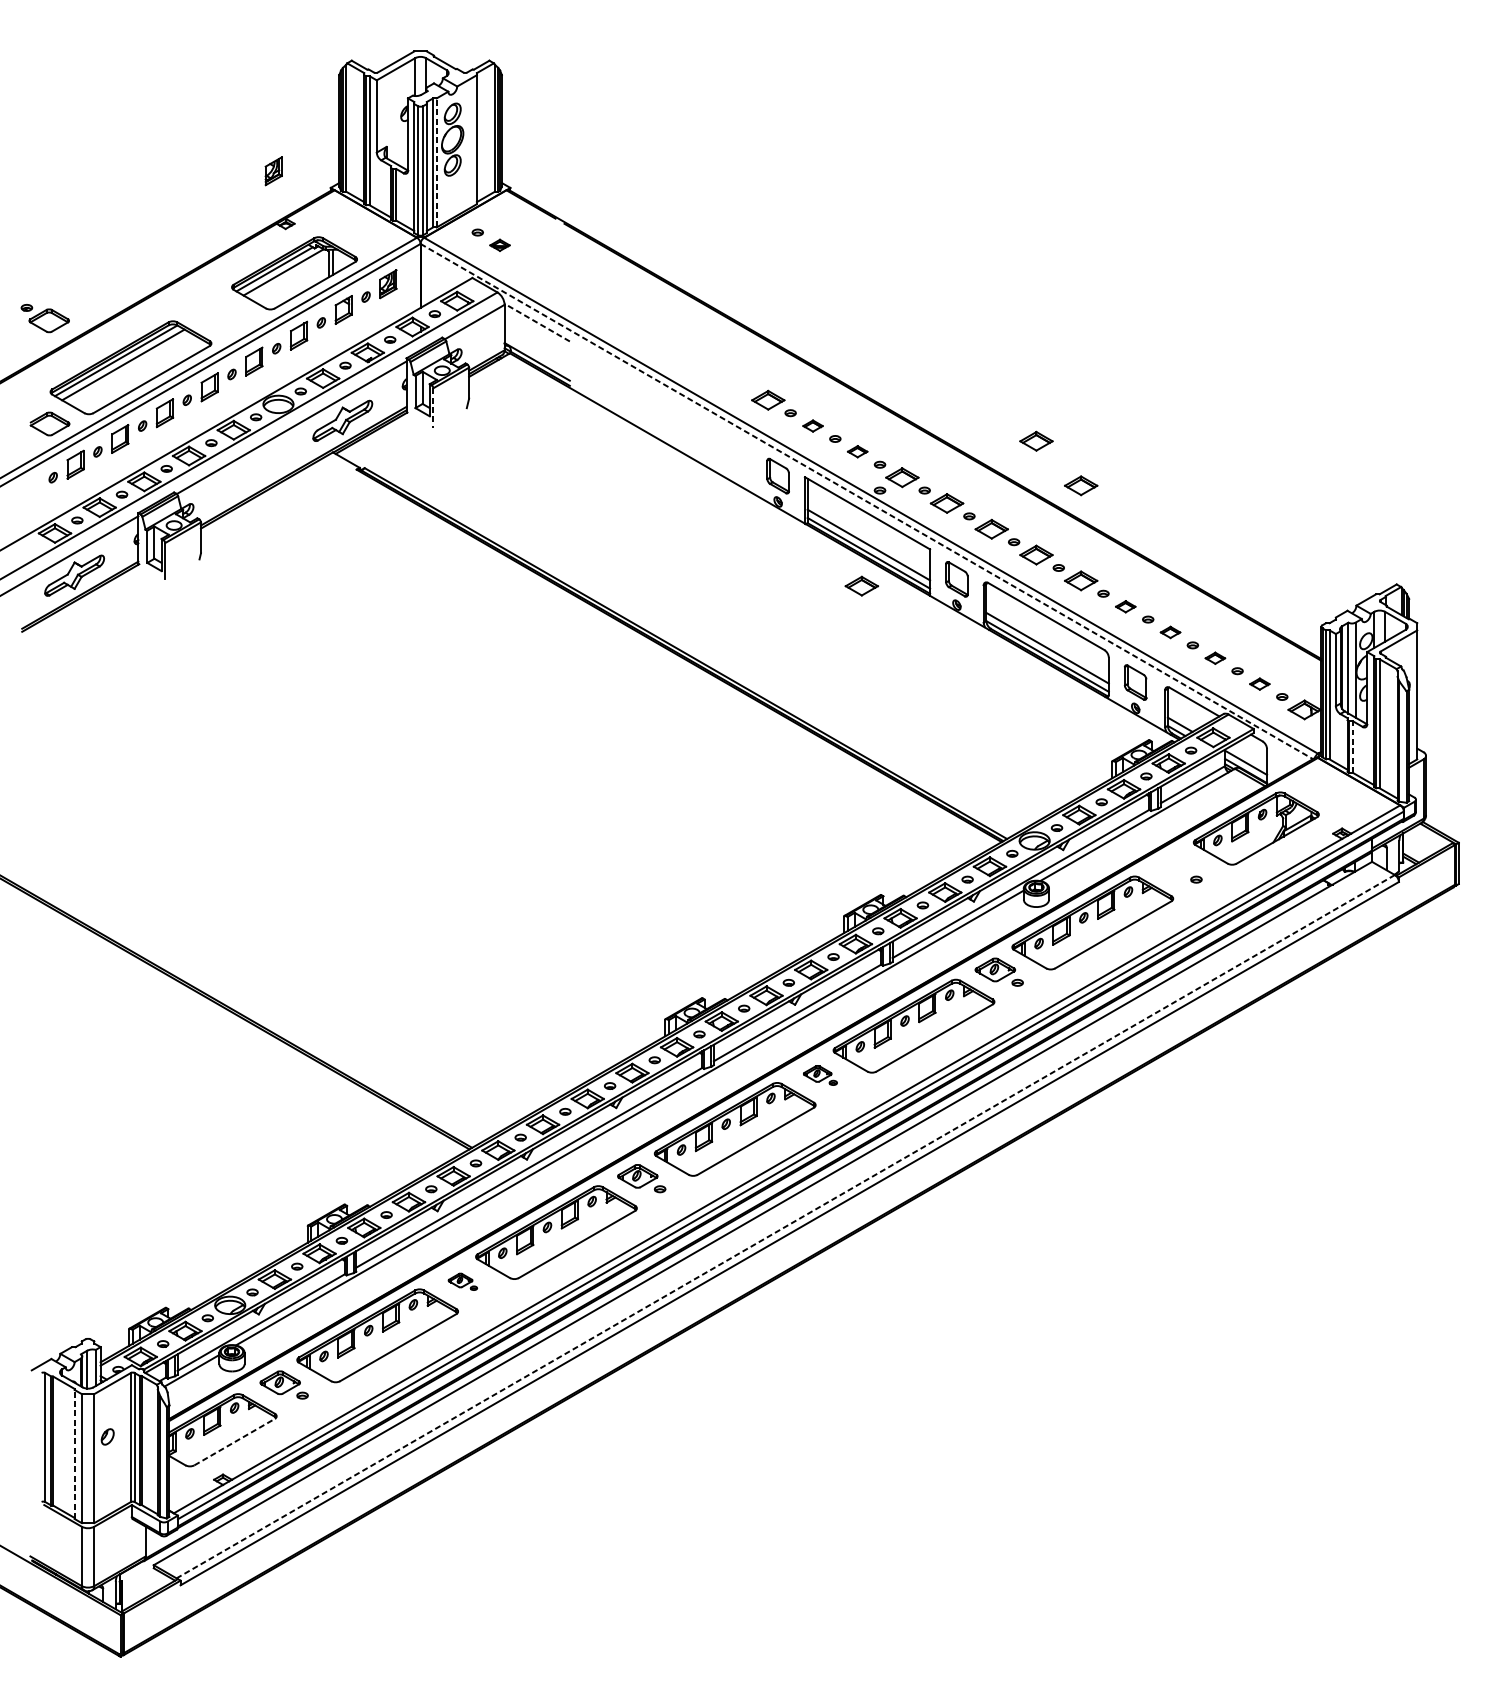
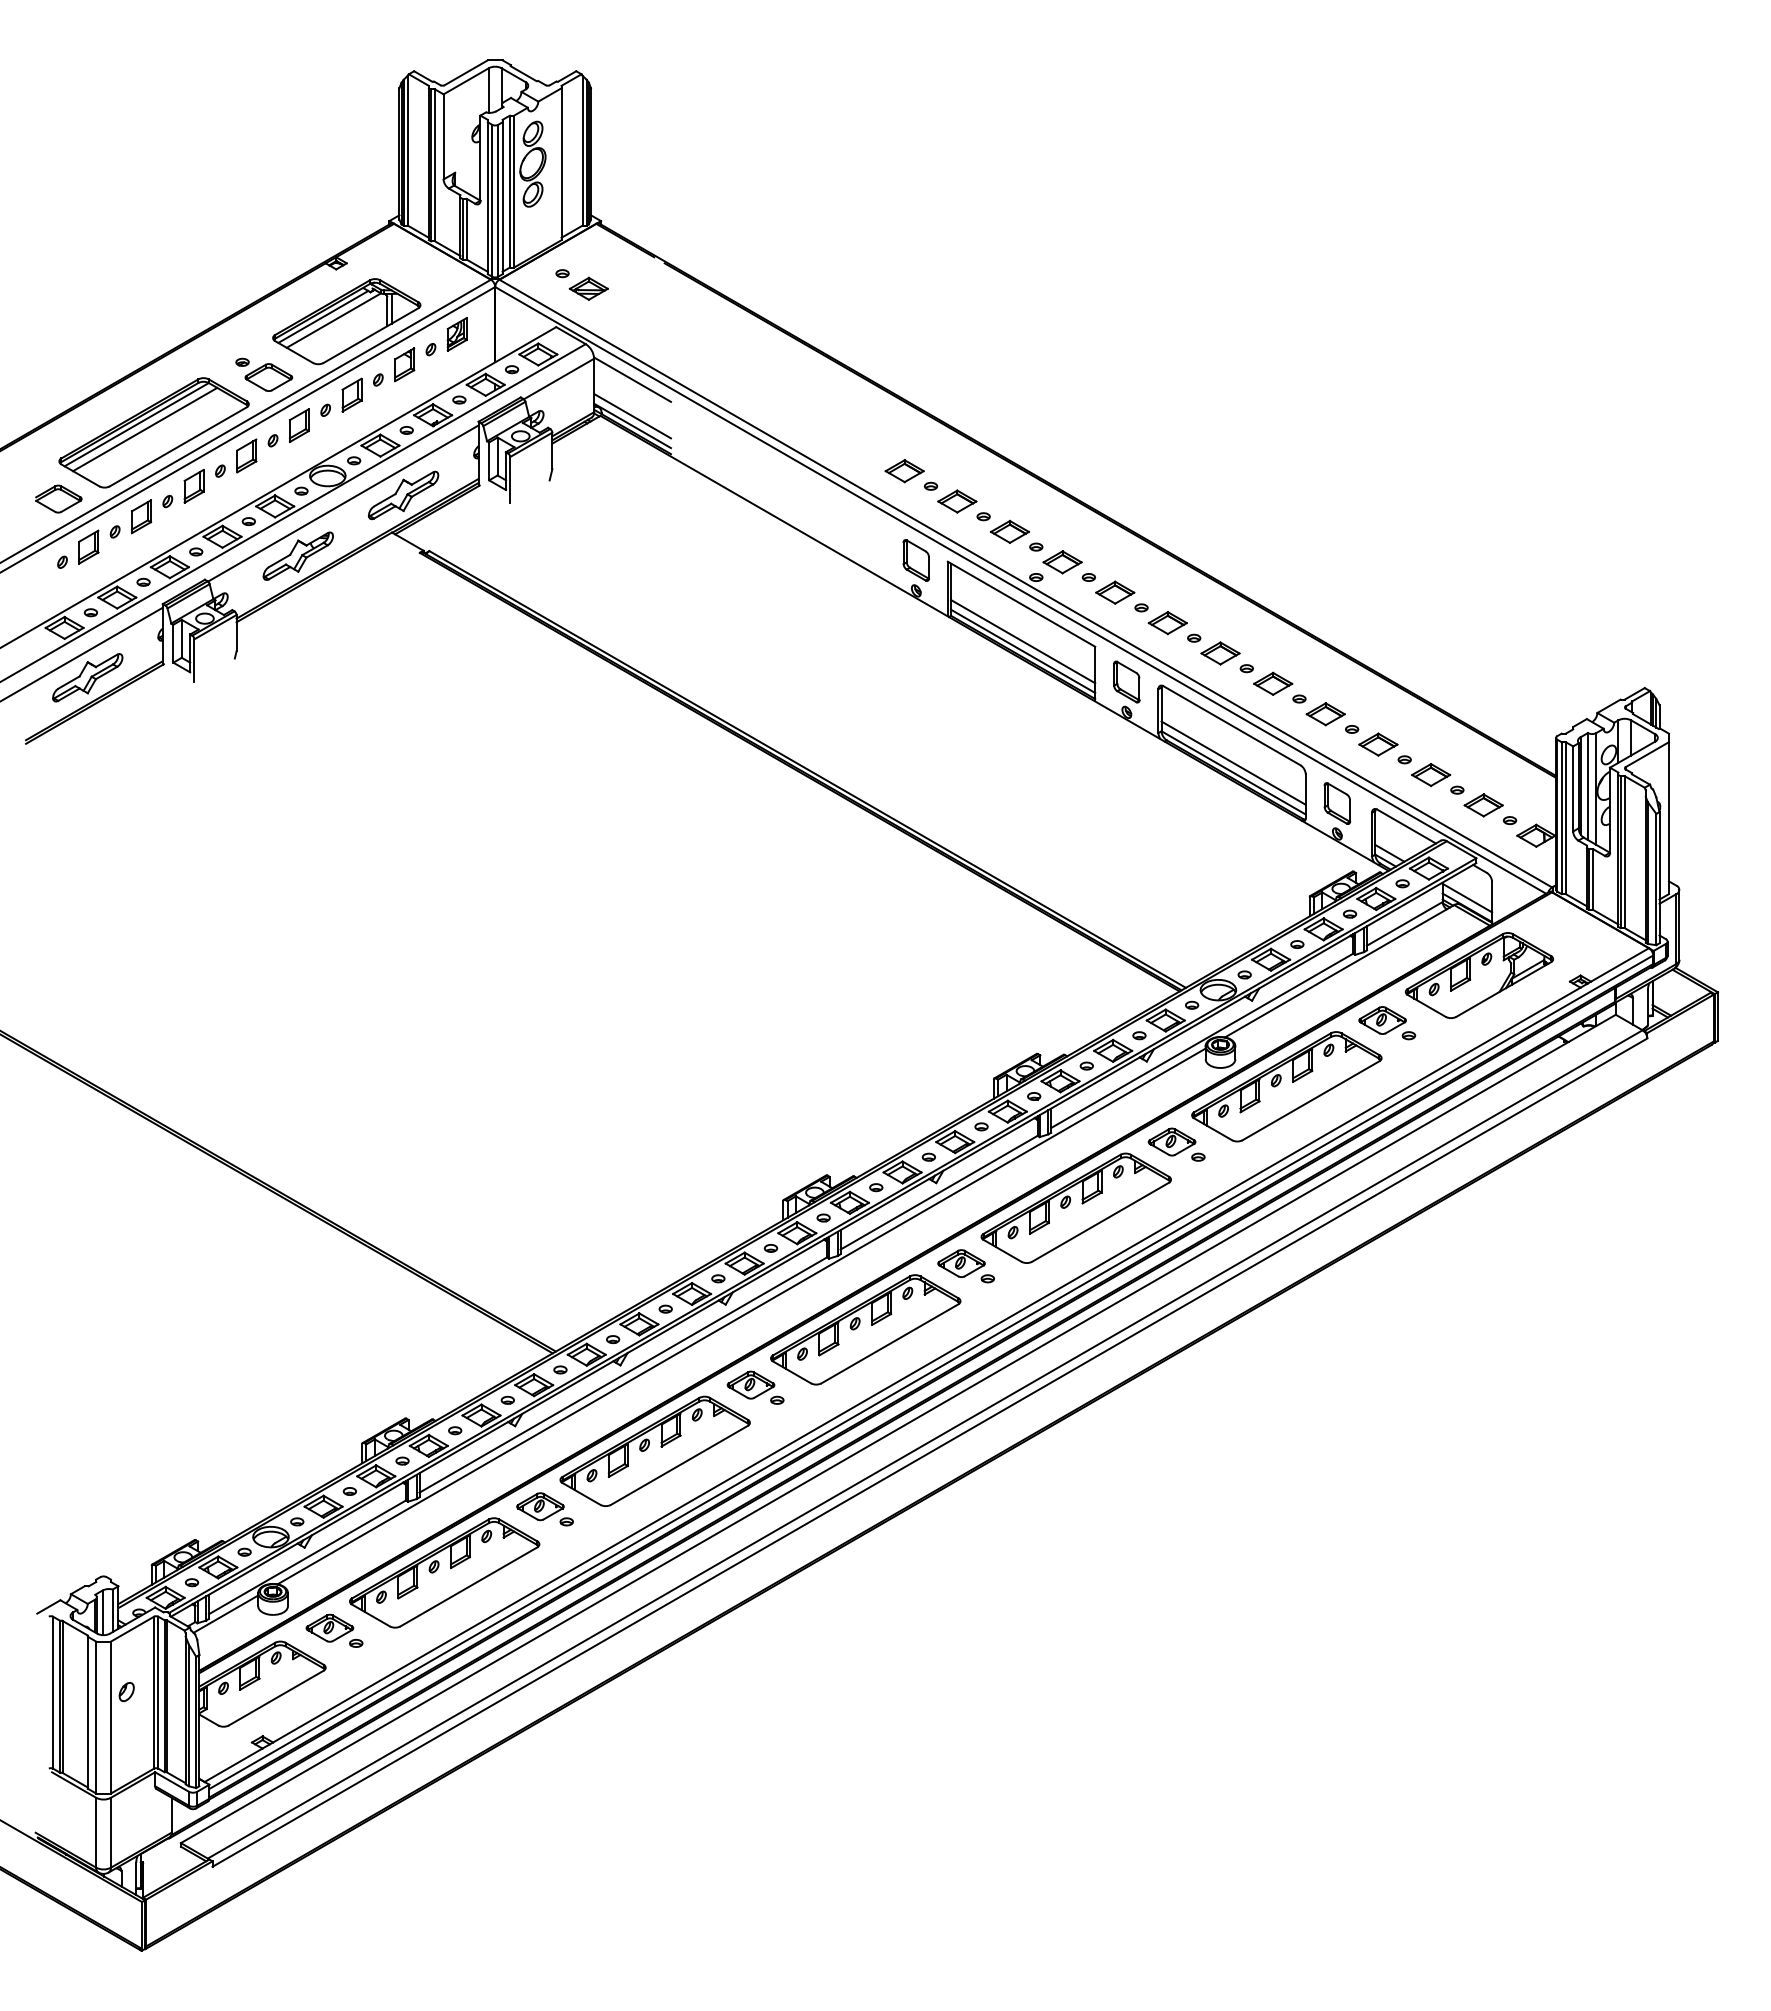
line: (436, 162) -> (514, 191), dashed -> solid
part: (273, 171) -> (321, 201), removed
part: (499, 245) -> (588, 288), size x1.67
part: (45, 318) -> (264, 374), moved
line: (537, 322) -> (632, 379), dashed -> solid
line: (537, 353) -> (632, 416), added
line: (433, 408) -> (510, 480), dashed -> solid
part: (813, 426) -> (957, 501), size x1.67
part: (1036, 441) -> (1220, 519), removed
part: (857, 451) -> (1009, 531), size x1.67
part: (252, 471) -> (297, 555), added
part: (1081, 485) -> (1273, 571), removed
line: (866, 501) -> (1020, 590), dashed -> solid
part: (861, 586) -> (1014, 690), removed
part: (1125, 606) -> (1325, 714), size x1.67
part: (1170, 632) -> (1378, 744), size x1.67
part: (1215, 657) -> (1431, 774), size x1.67
part: (1259, 684) -> (1483, 805), size x1.67
line: (1353, 747) -> (1593, 879), dashed -> solid
part: (1174, 866) -> (1382, 1020), added
part: (819, 1075) -> (965, 1266), size x1.43
line: (785, 1226) -> (924, 1444), dashed -> solid
part: (462, 1281) -> (544, 1509), size x1.67
line: (234, 1442) -> (276, 1698), dashed -> solid
line: (74, 1454) -> (87, 1712), dashed -> solid

